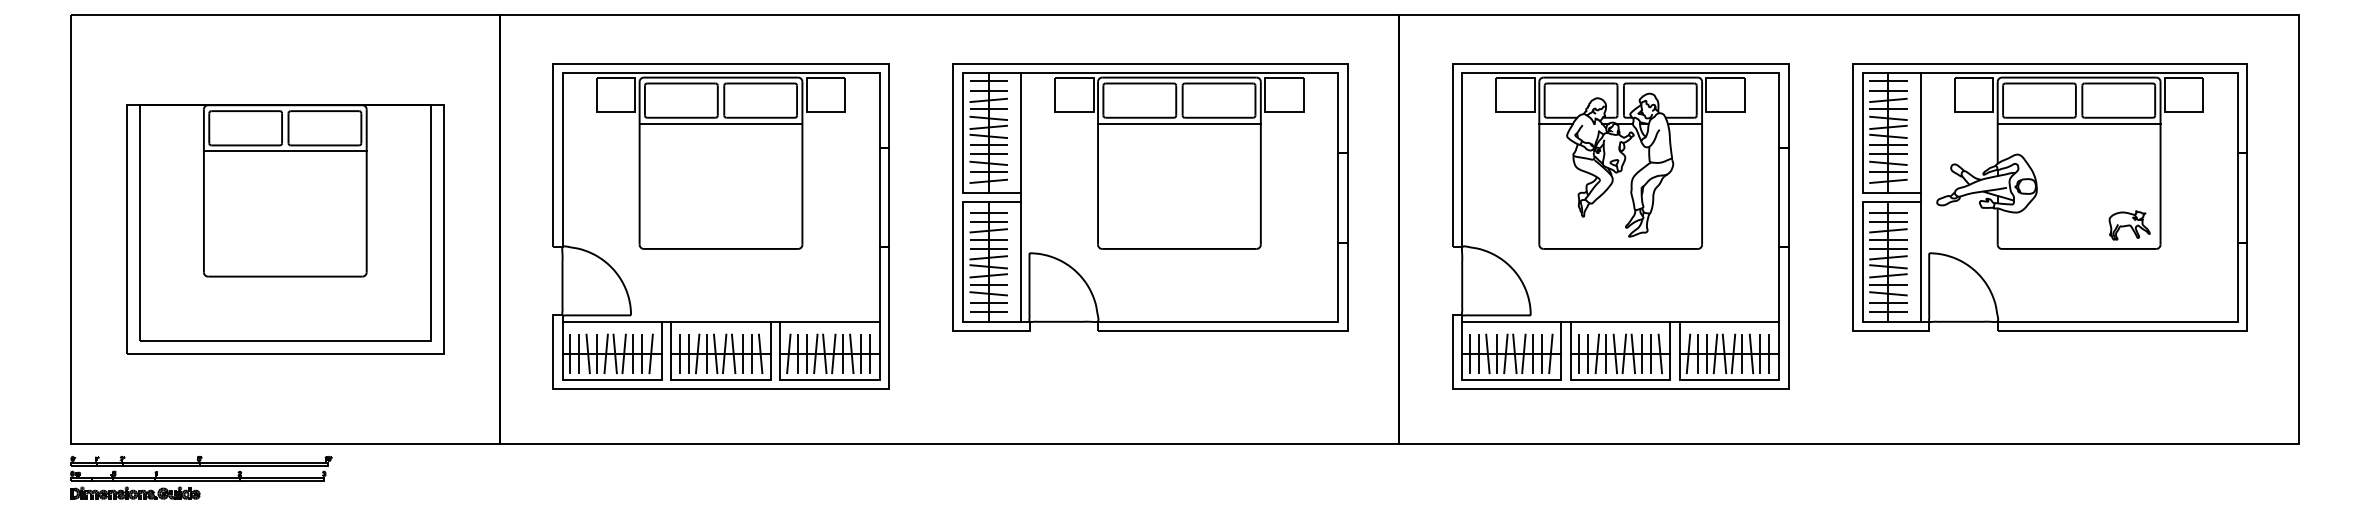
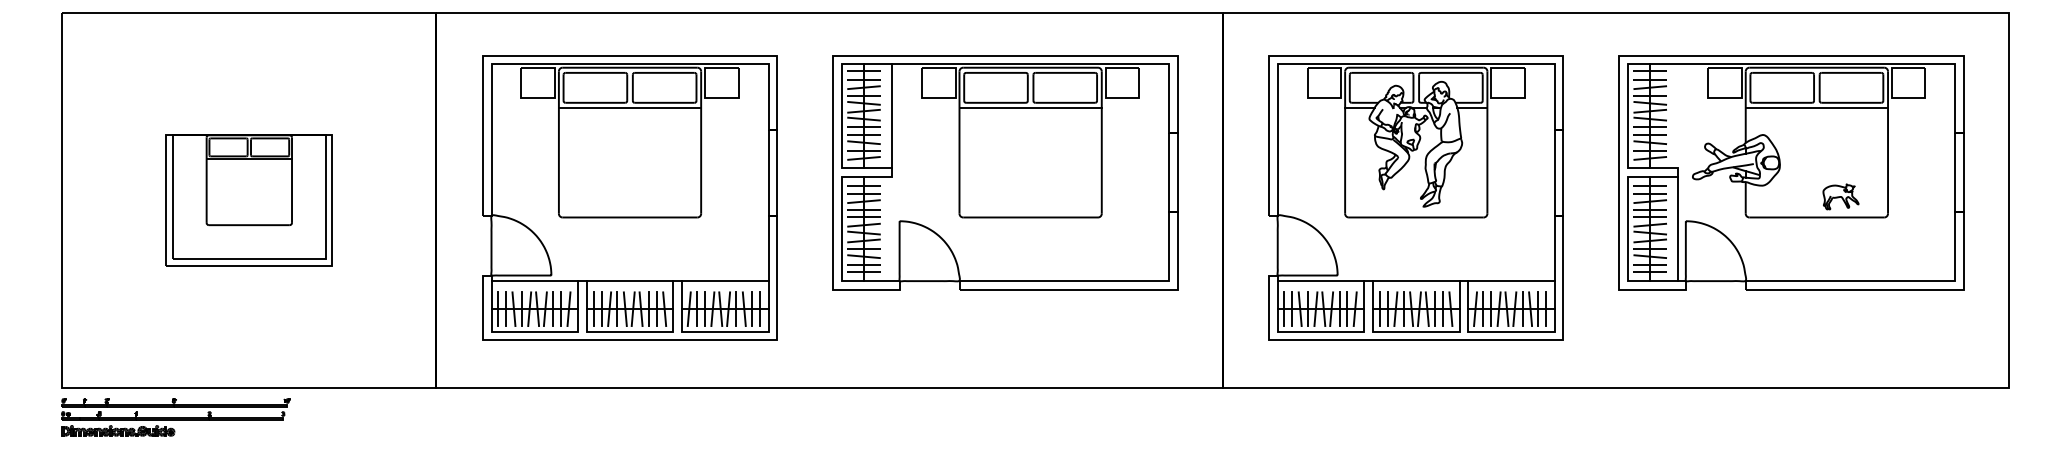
line: (1920, 132) -> (1678, 115), removed
part: (2129, 225) -> (1840, 196), moved
part: (285, 229) -> (249, 200), size x0.6
line: (1020, 261) -> (891, 228), removed

